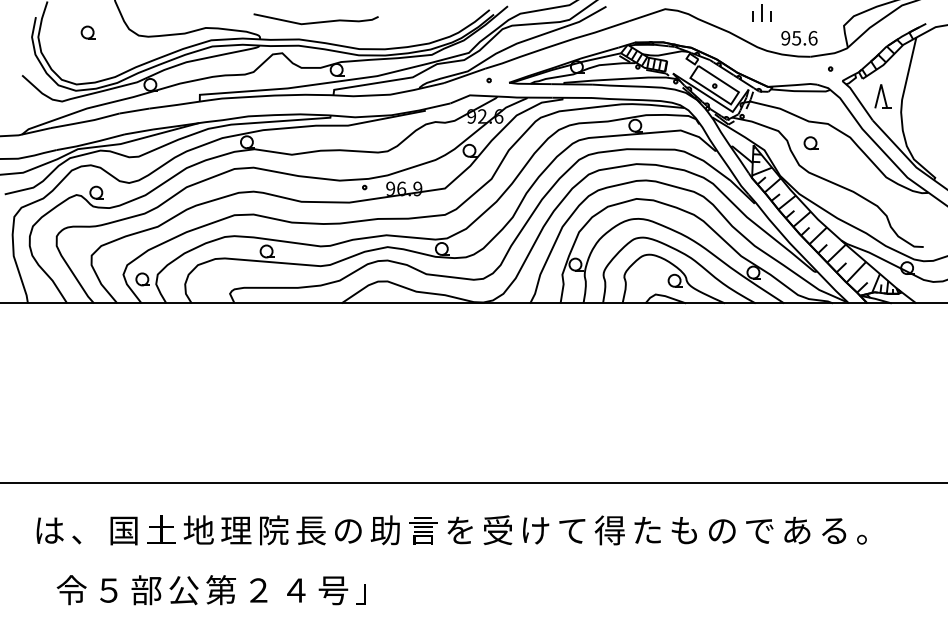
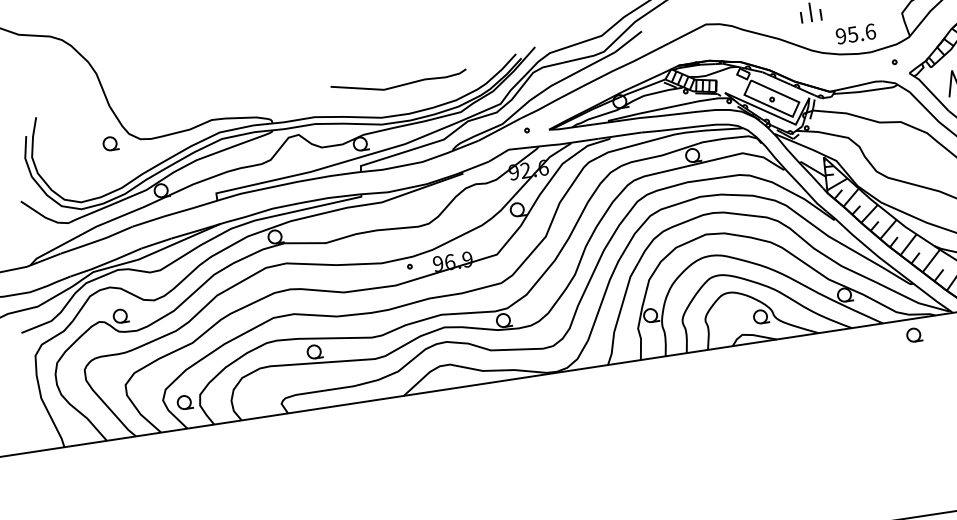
curve: (315, 21) -> (398, 84), moved
part: (87, 32) -> (109, 143), moved
part: (810, 143) -> (913, 335), moved

